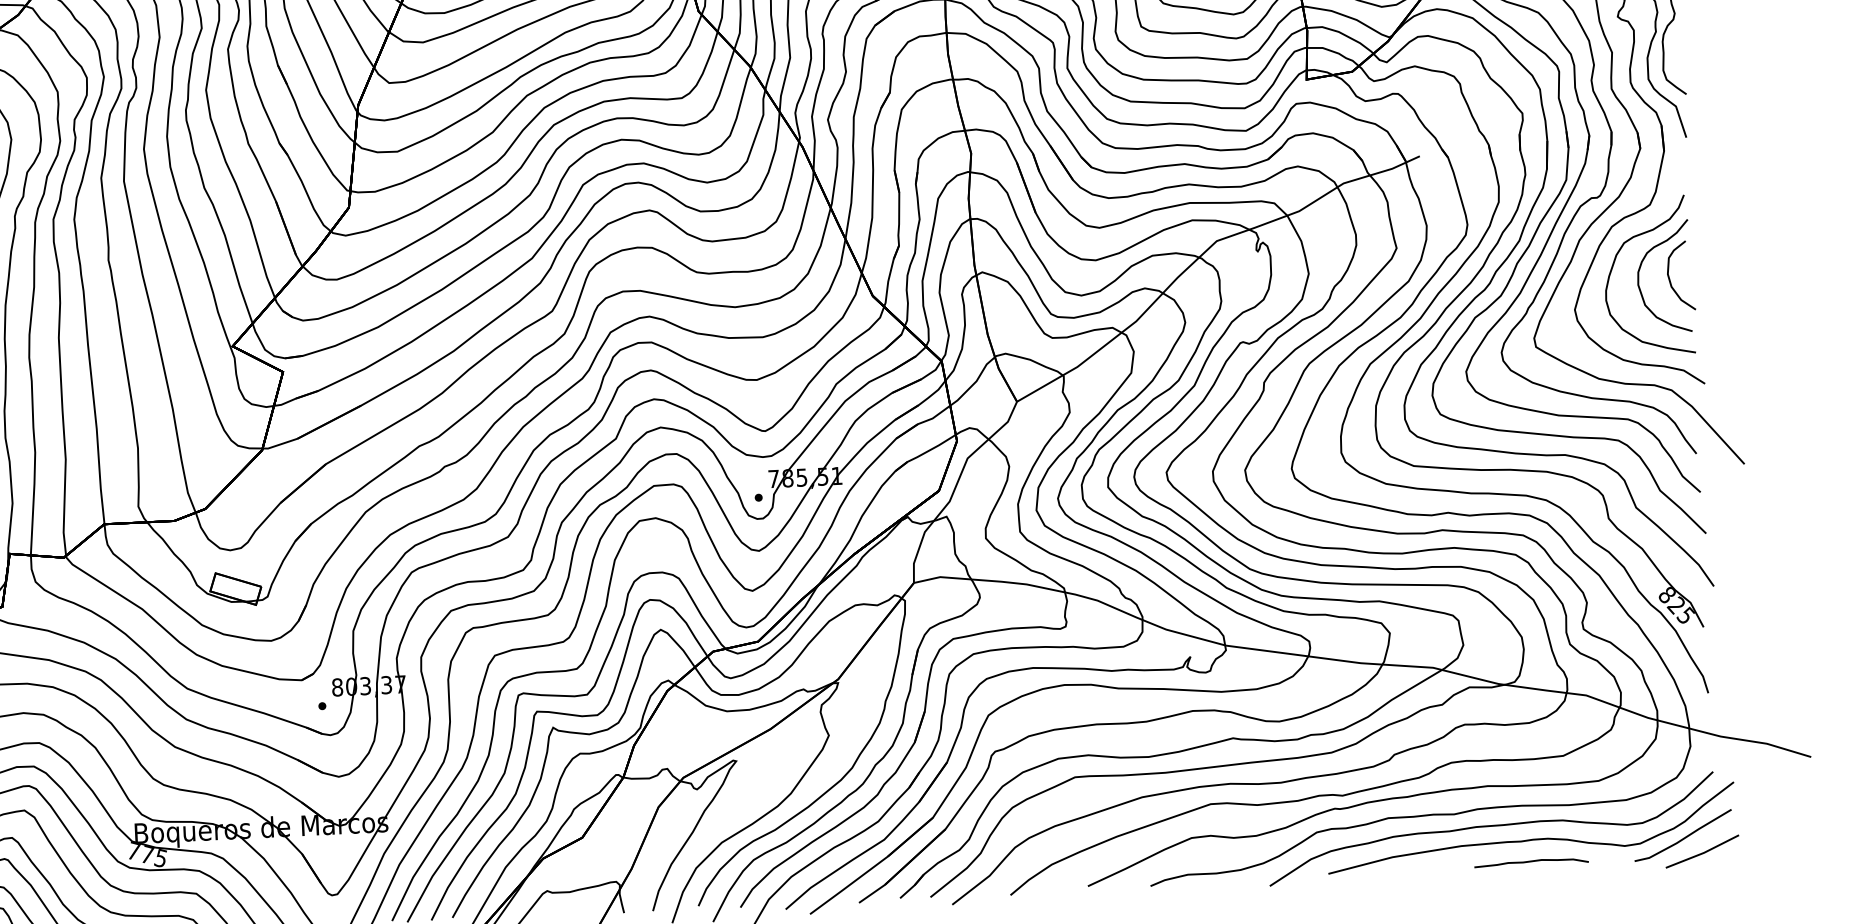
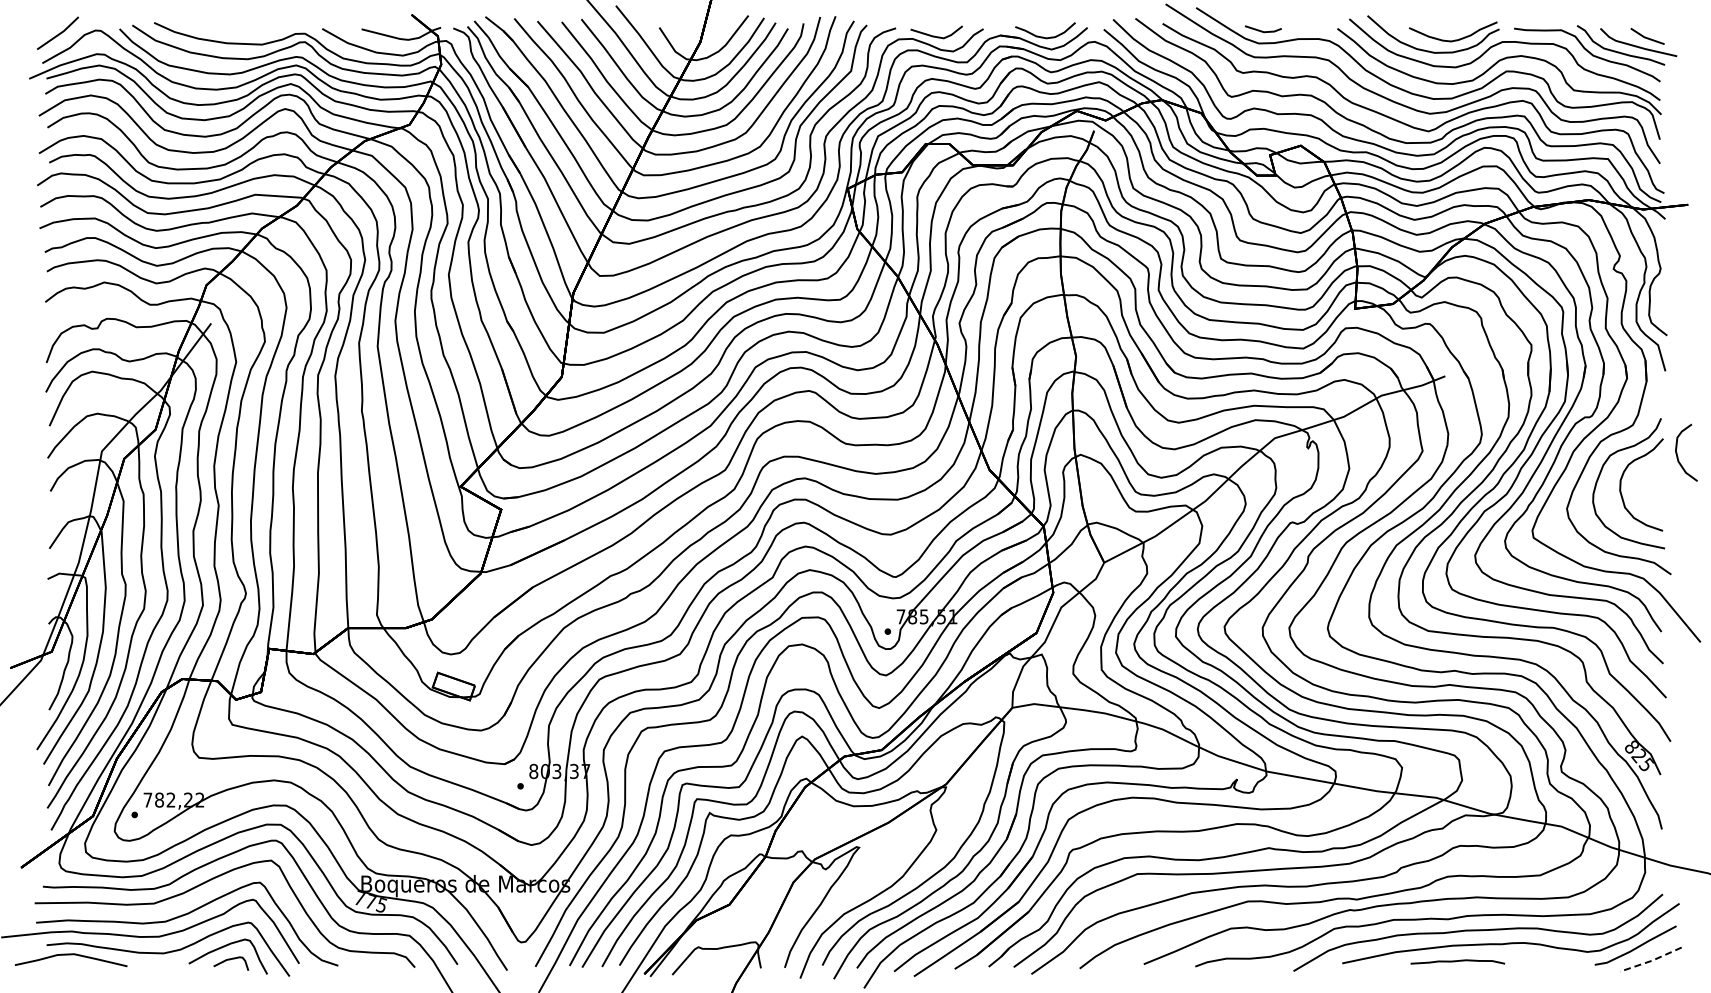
curve: (1671, 280) -> (1678, 456), moved
line: (1704, 852) -> (1652, 960), solid -> dashed
curve: (1531, 862) -> (1457, 961), moved

